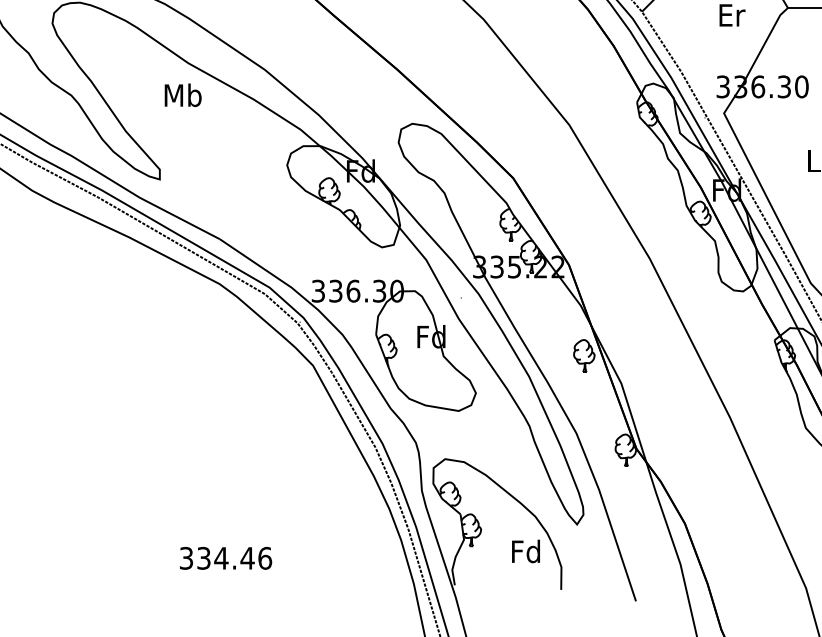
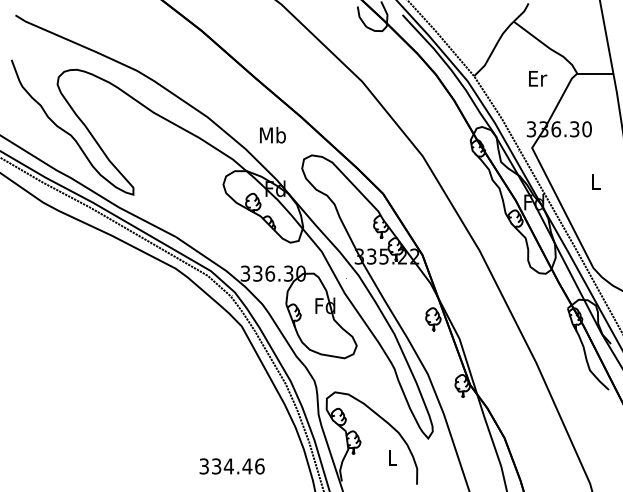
text: (182, 95) -> (272, 135), moved
text: (526, 551) -> (392, 457), Fd -> L
text: (225, 558) -> (231, 466), moved

